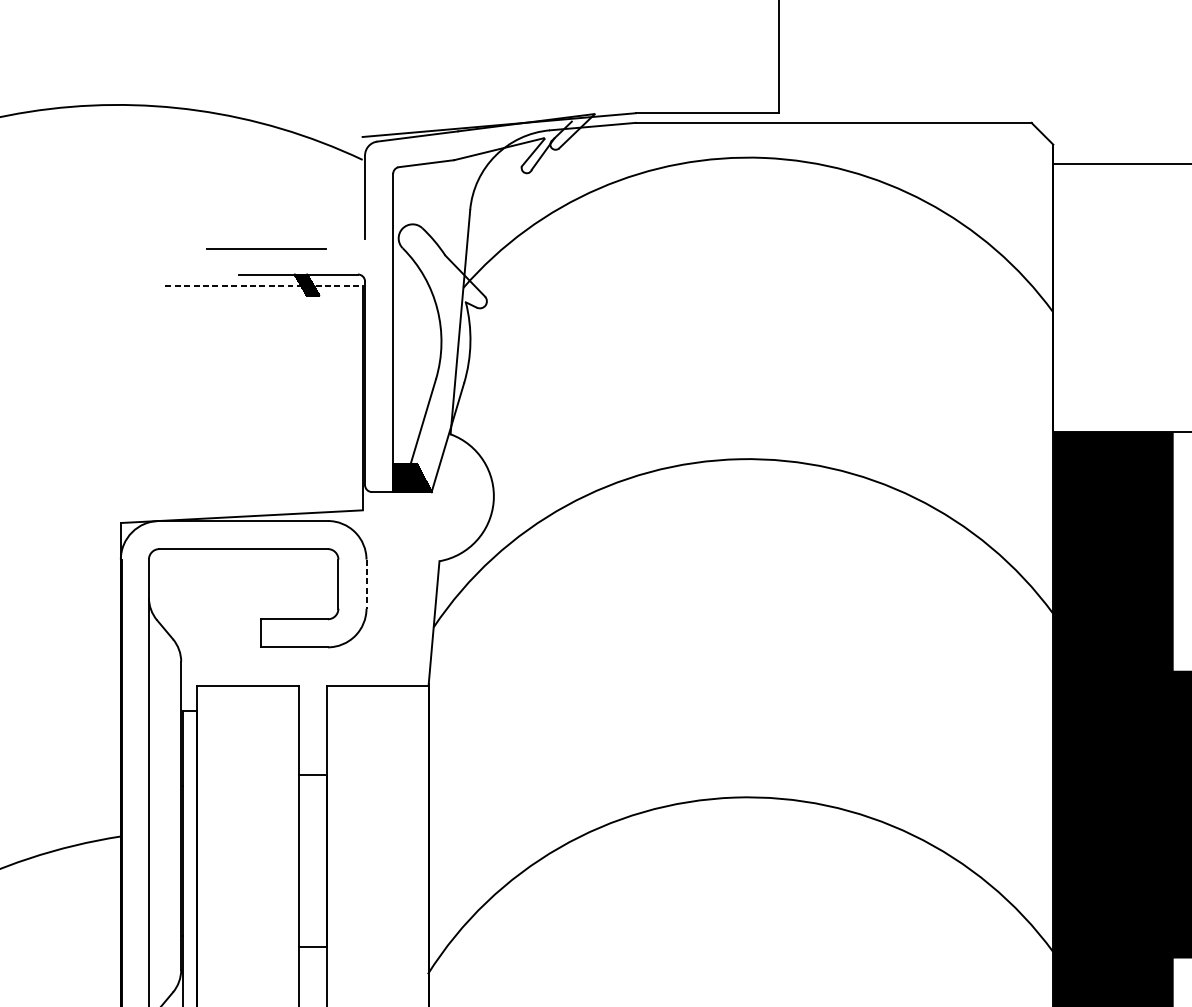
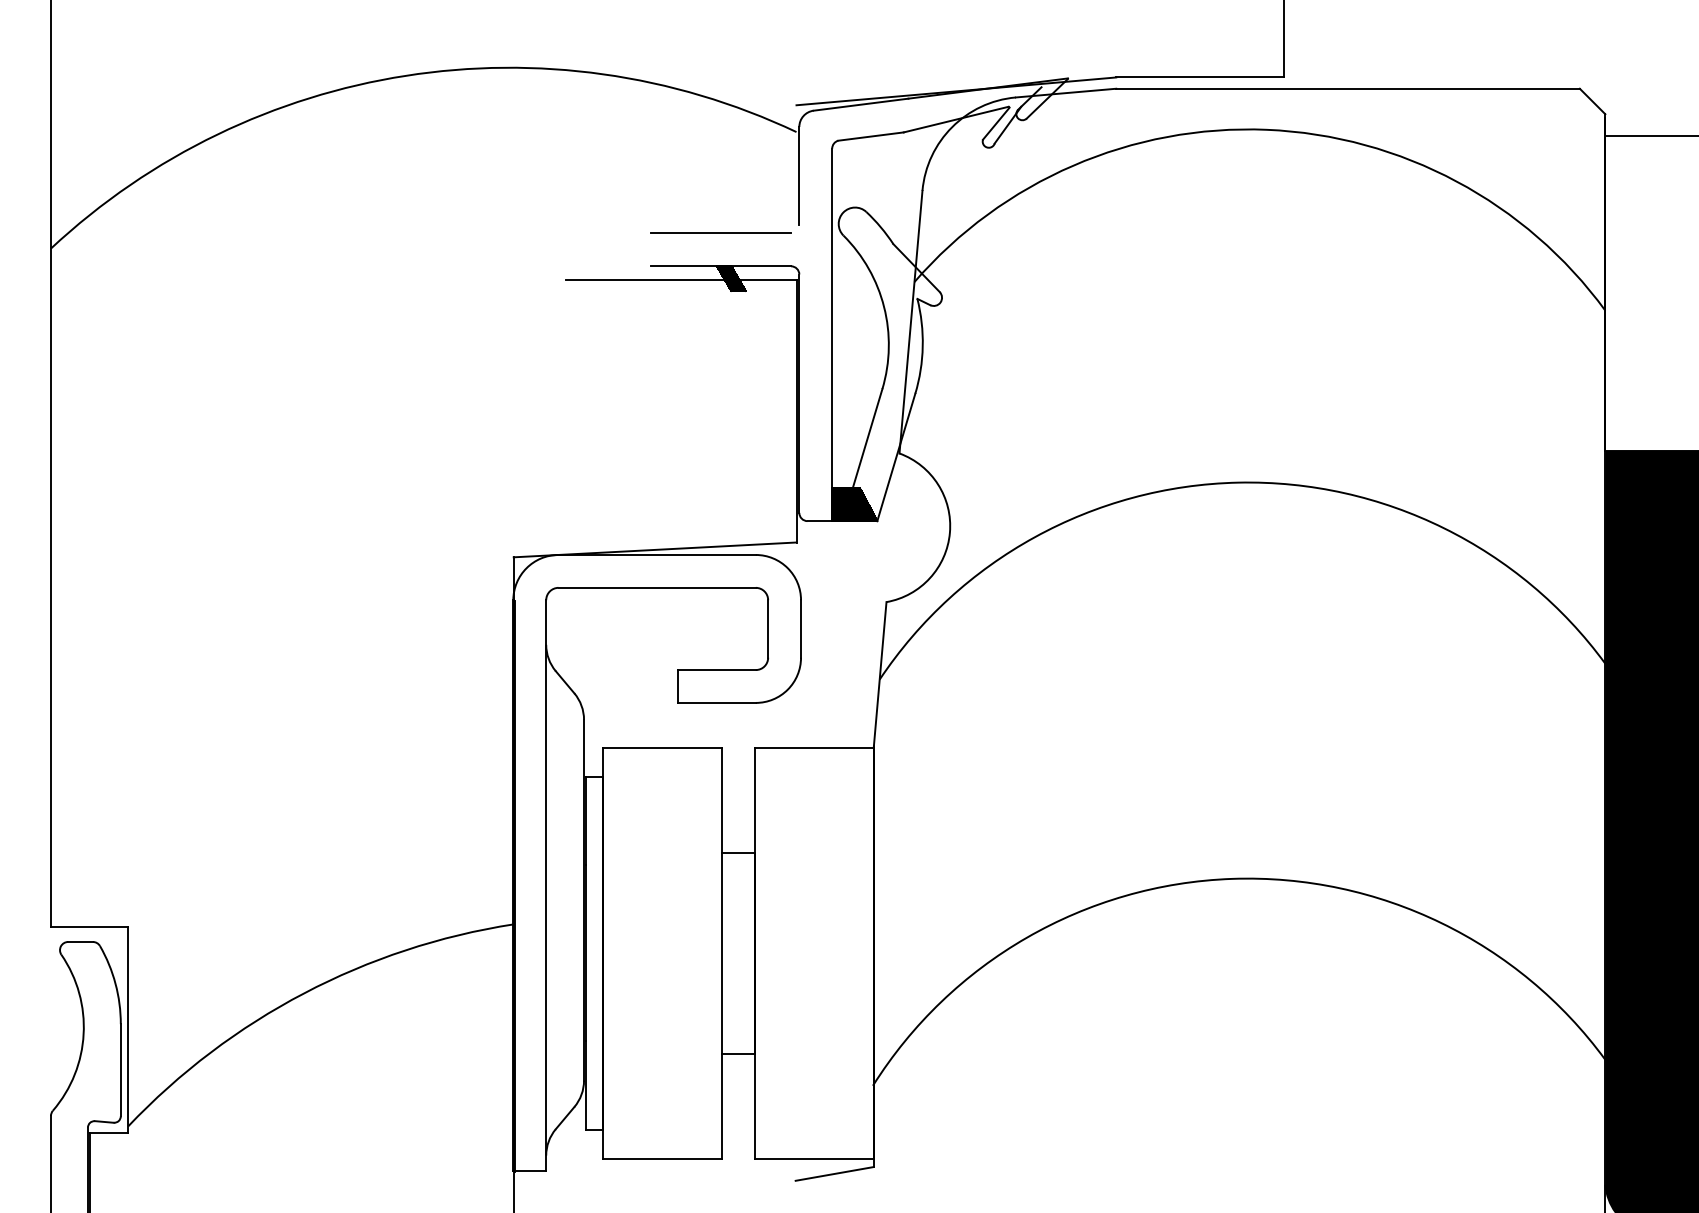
line: (266, 248) -> (720, 232), moved
line: (264, 286) -> (681, 280), dashed -> solid
line: (366, 583) -> (801, 628), dashed -> solid

